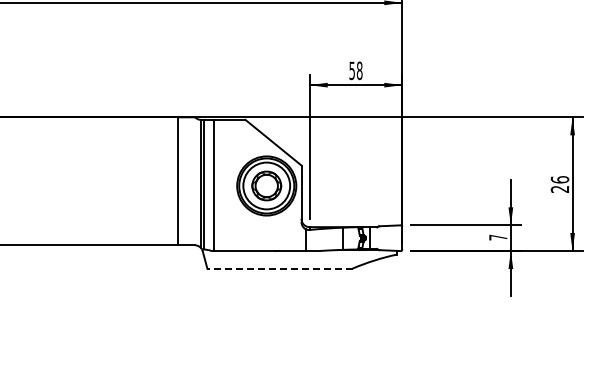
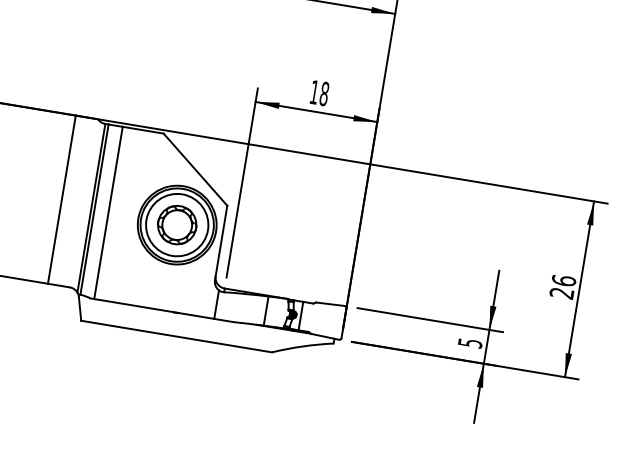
text: (351, 70) -> (313, 91), 58 -> 18
text: (498, 237) -> (470, 343), 7 -> 5
line: (279, 268) -> (176, 336), dashed -> solid

